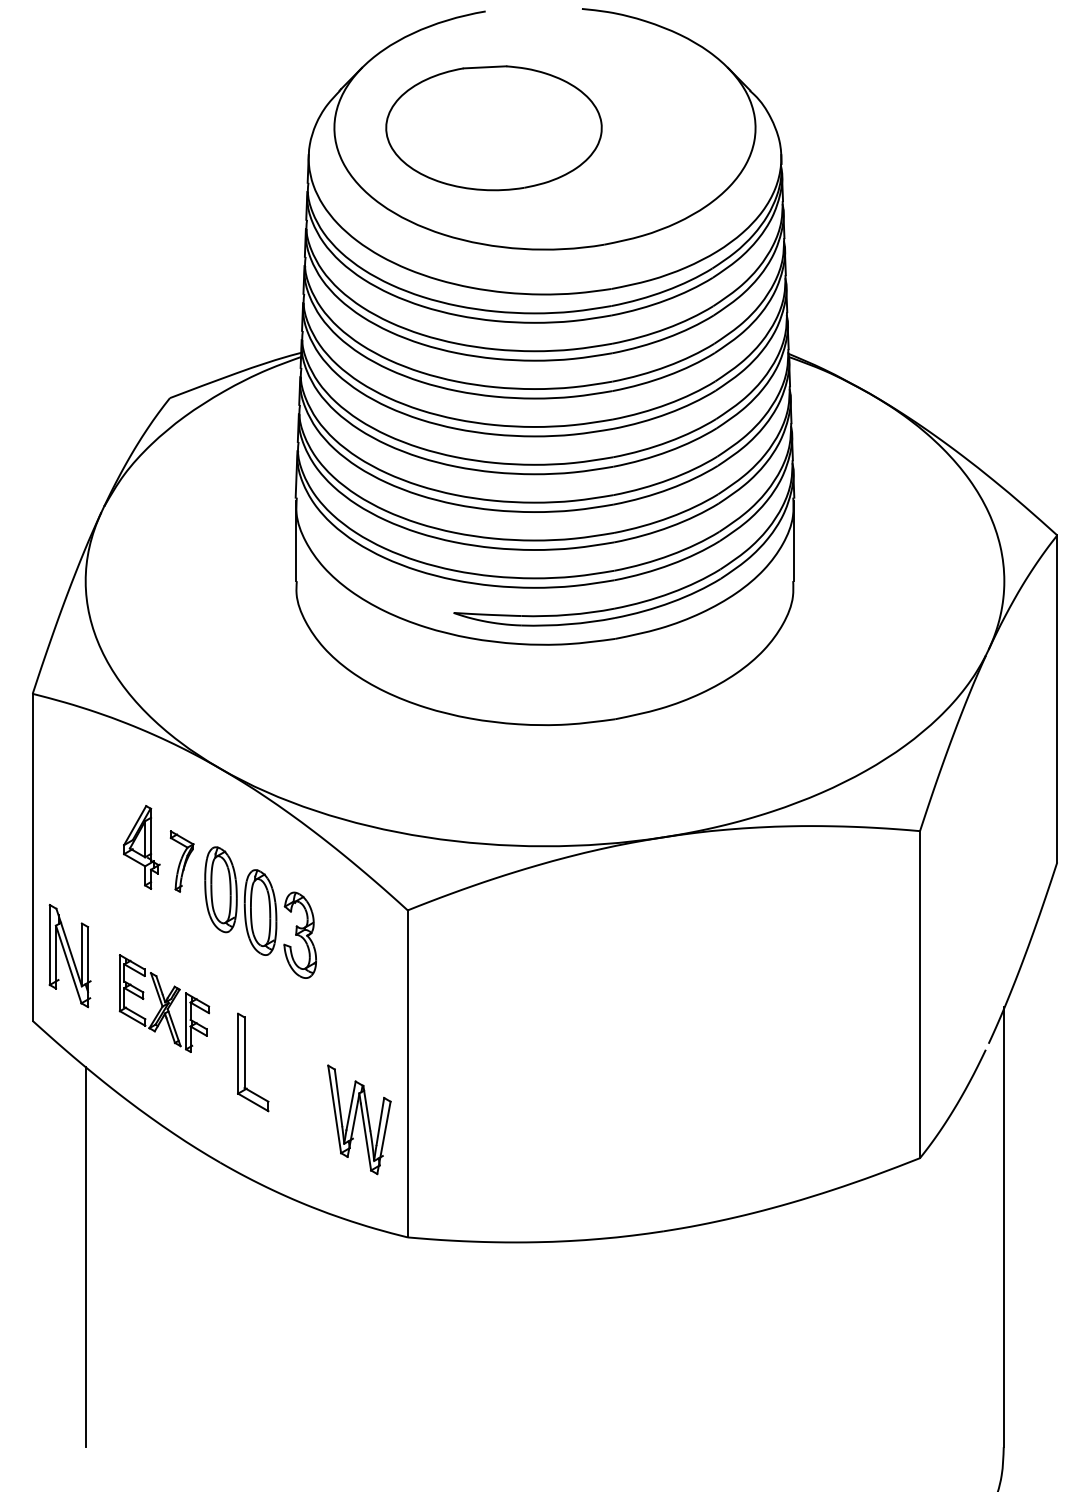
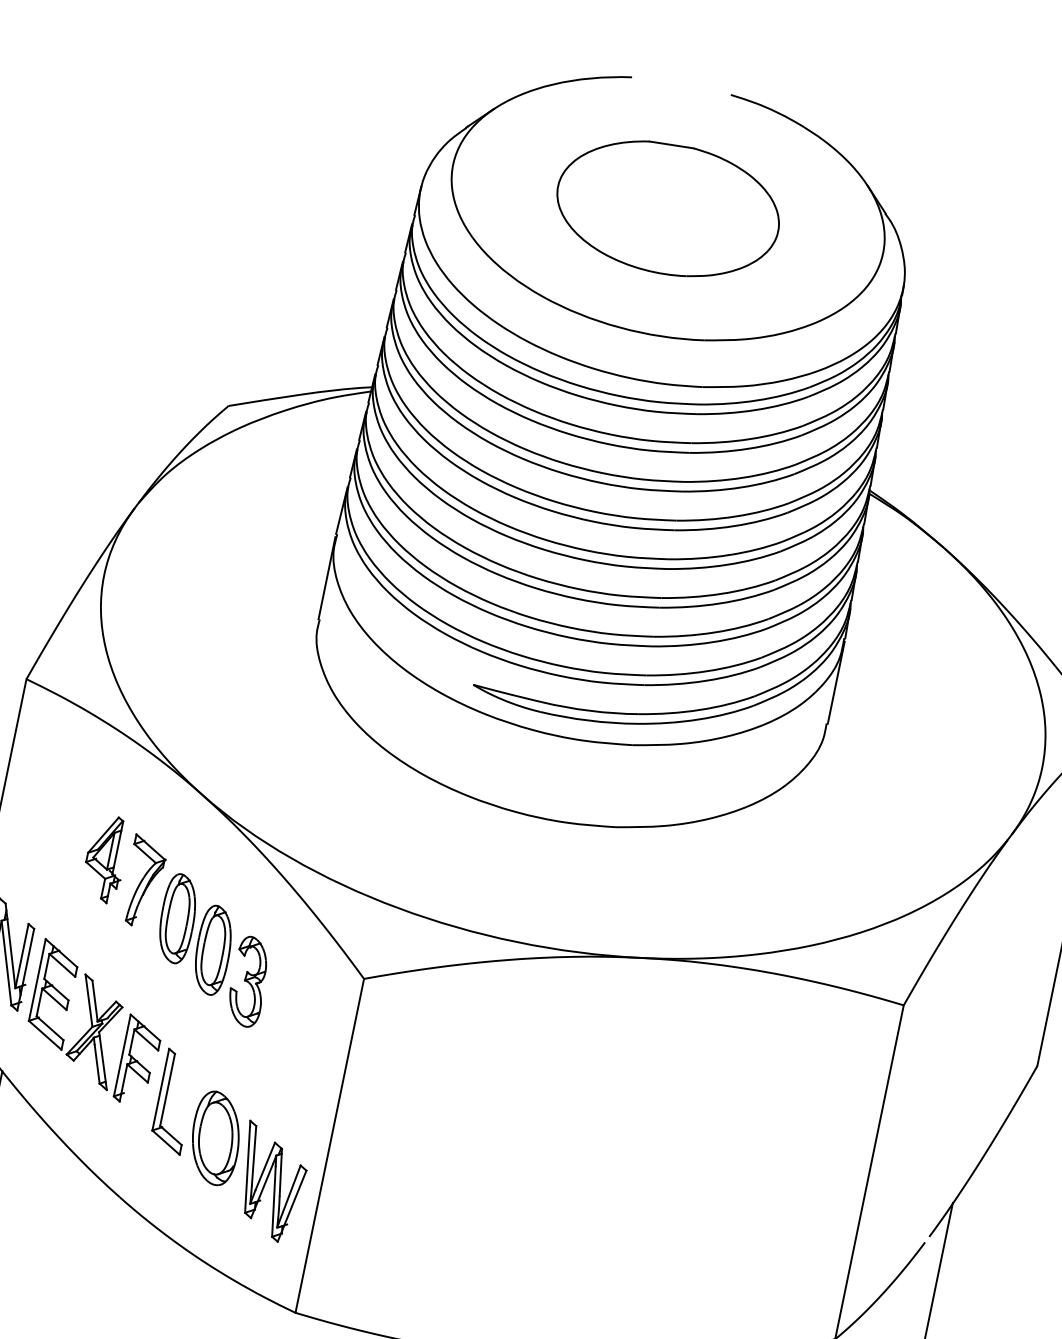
part: (493, 128) -> (667, 209), moved
part: (182, 861) -> (144, 881), size x1.43
part: (164, 1003) -> (96, 1022), size x1.43
part: (299, 1088) -> (216, 1138), added

